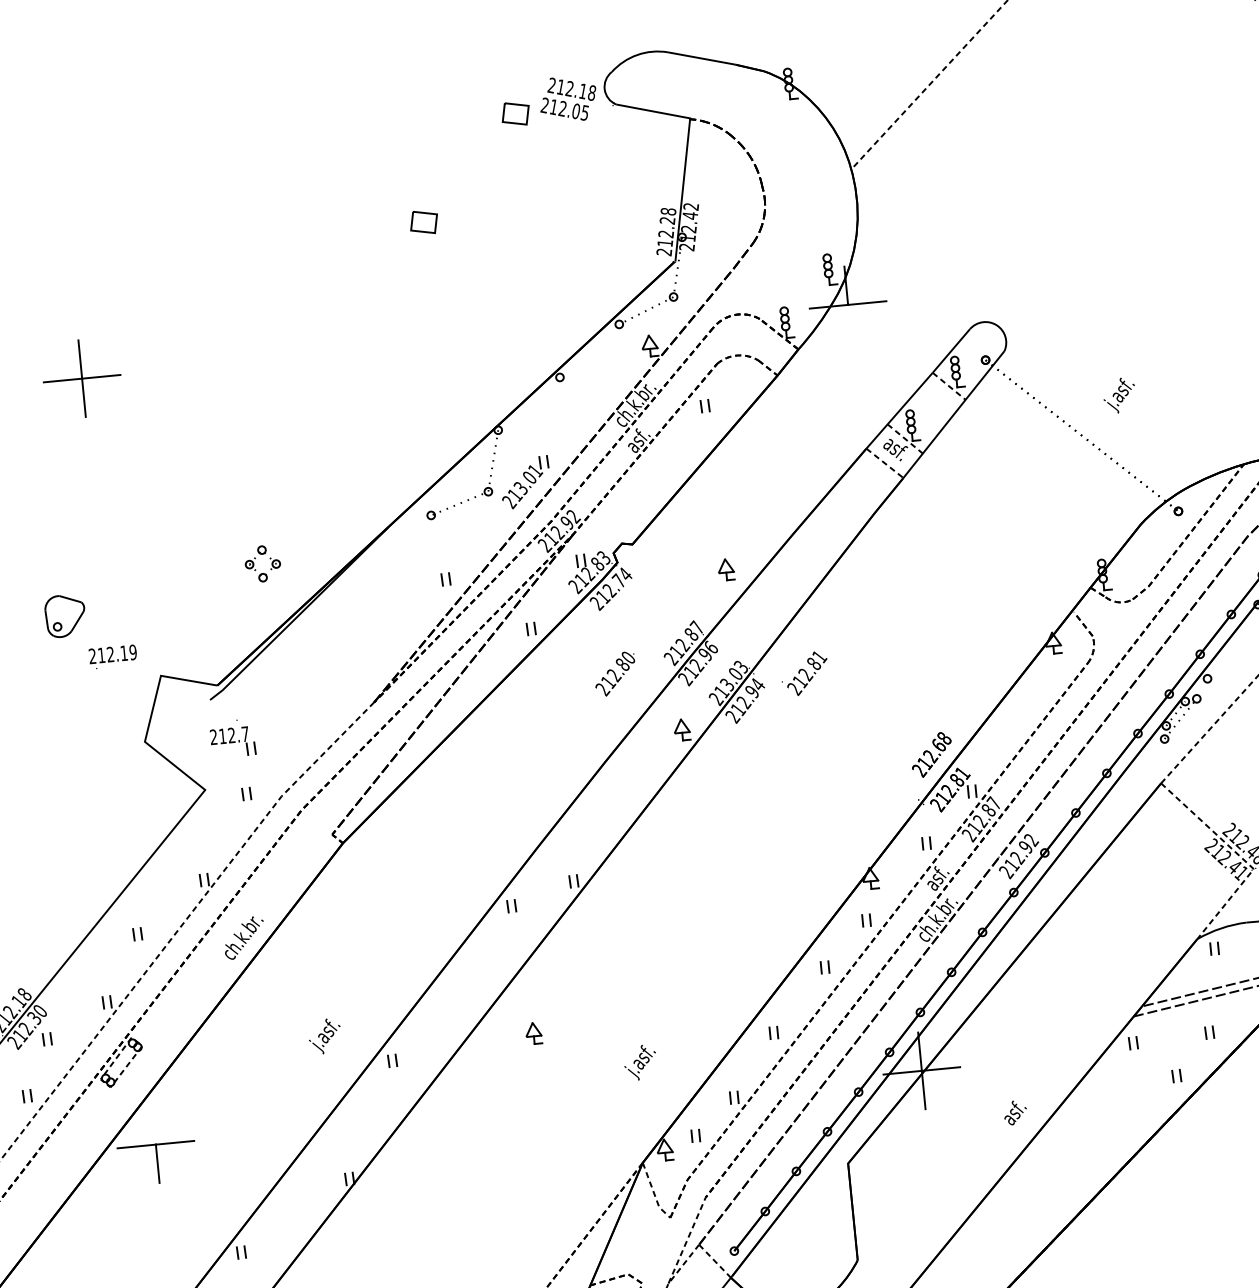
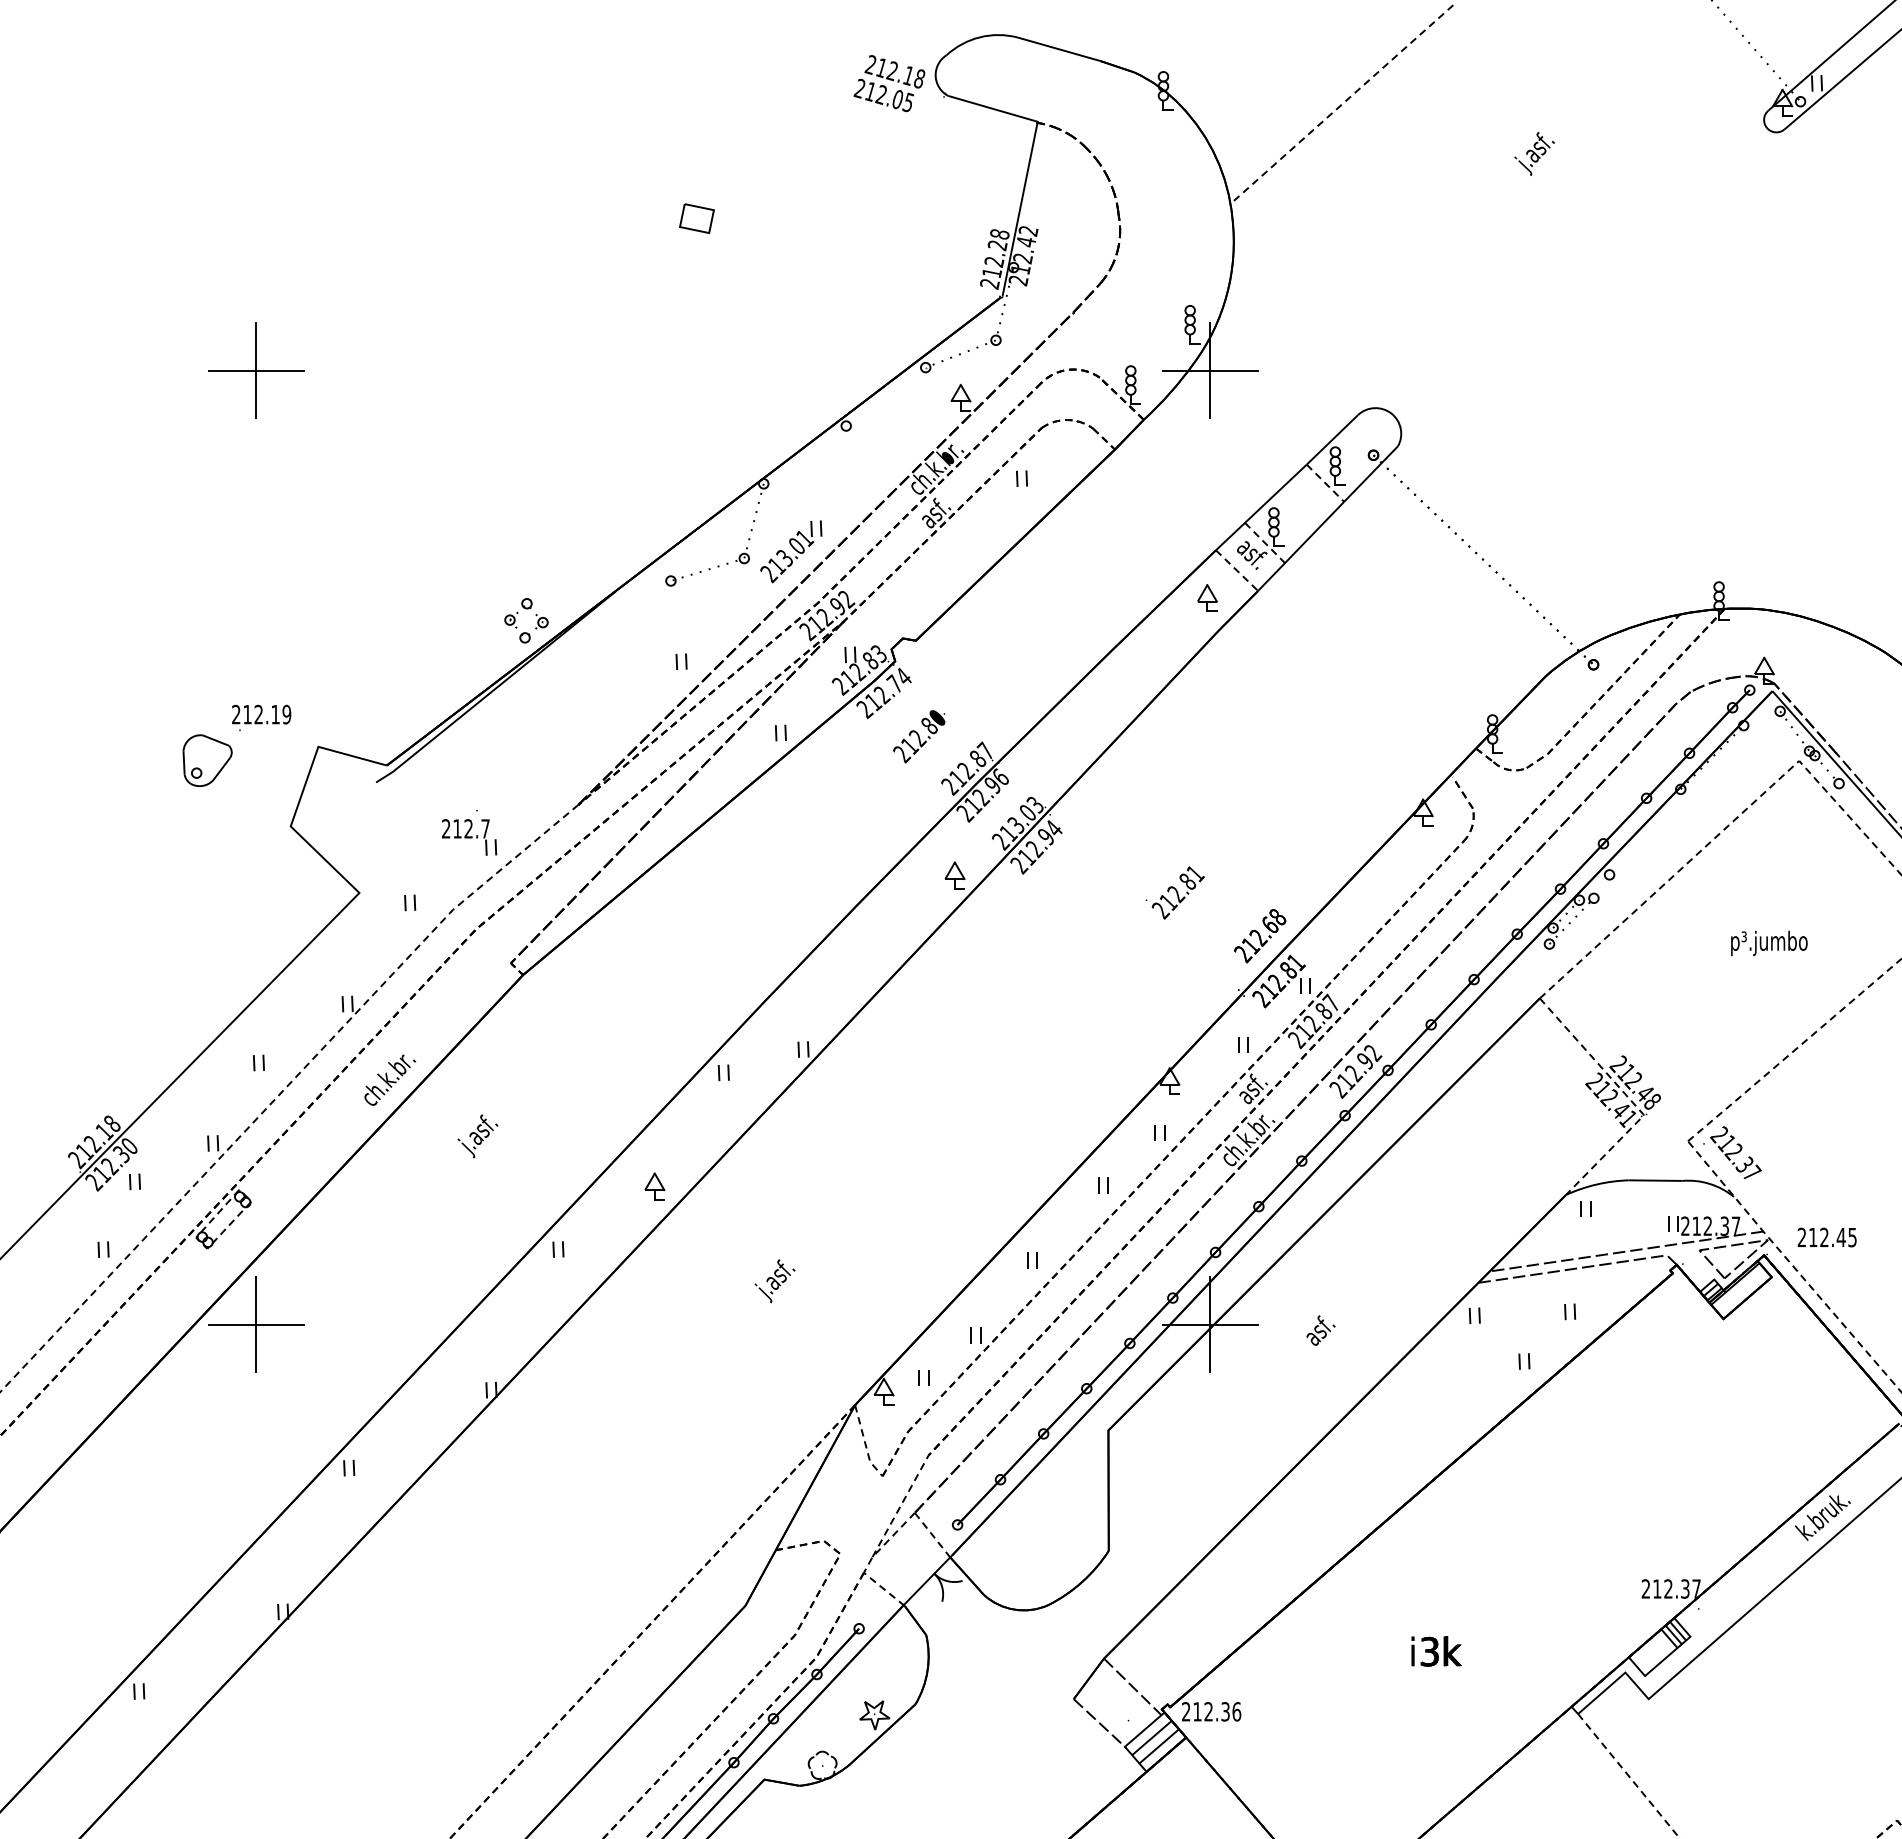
part: (515, 113) -> (822, 95), removed
line: (850, 323) -> (1210, 394), added
text: (1119, 395) -> (1534, 153), moved
part: (269, 558) -> (535, 615), moved
part: (726, 569) -> (1207, 597), moved
part: (65, 615) -> (207, 760), moved
text: (615, 673) -> (919, 736), moved
text: (804, 673) -> (1174, 892), moved
part: (232, 738) -> (469, 832), moved
part: (533, 1033) -> (654, 1186), moved
text: (324, 1036) -> (477, 1136), moved
text: (639, 1062) -> (774, 1281), moved
text: (1015, 1112) -> (1320, 1330), moved
line: (154, 1125) -> (256, 1300), added

